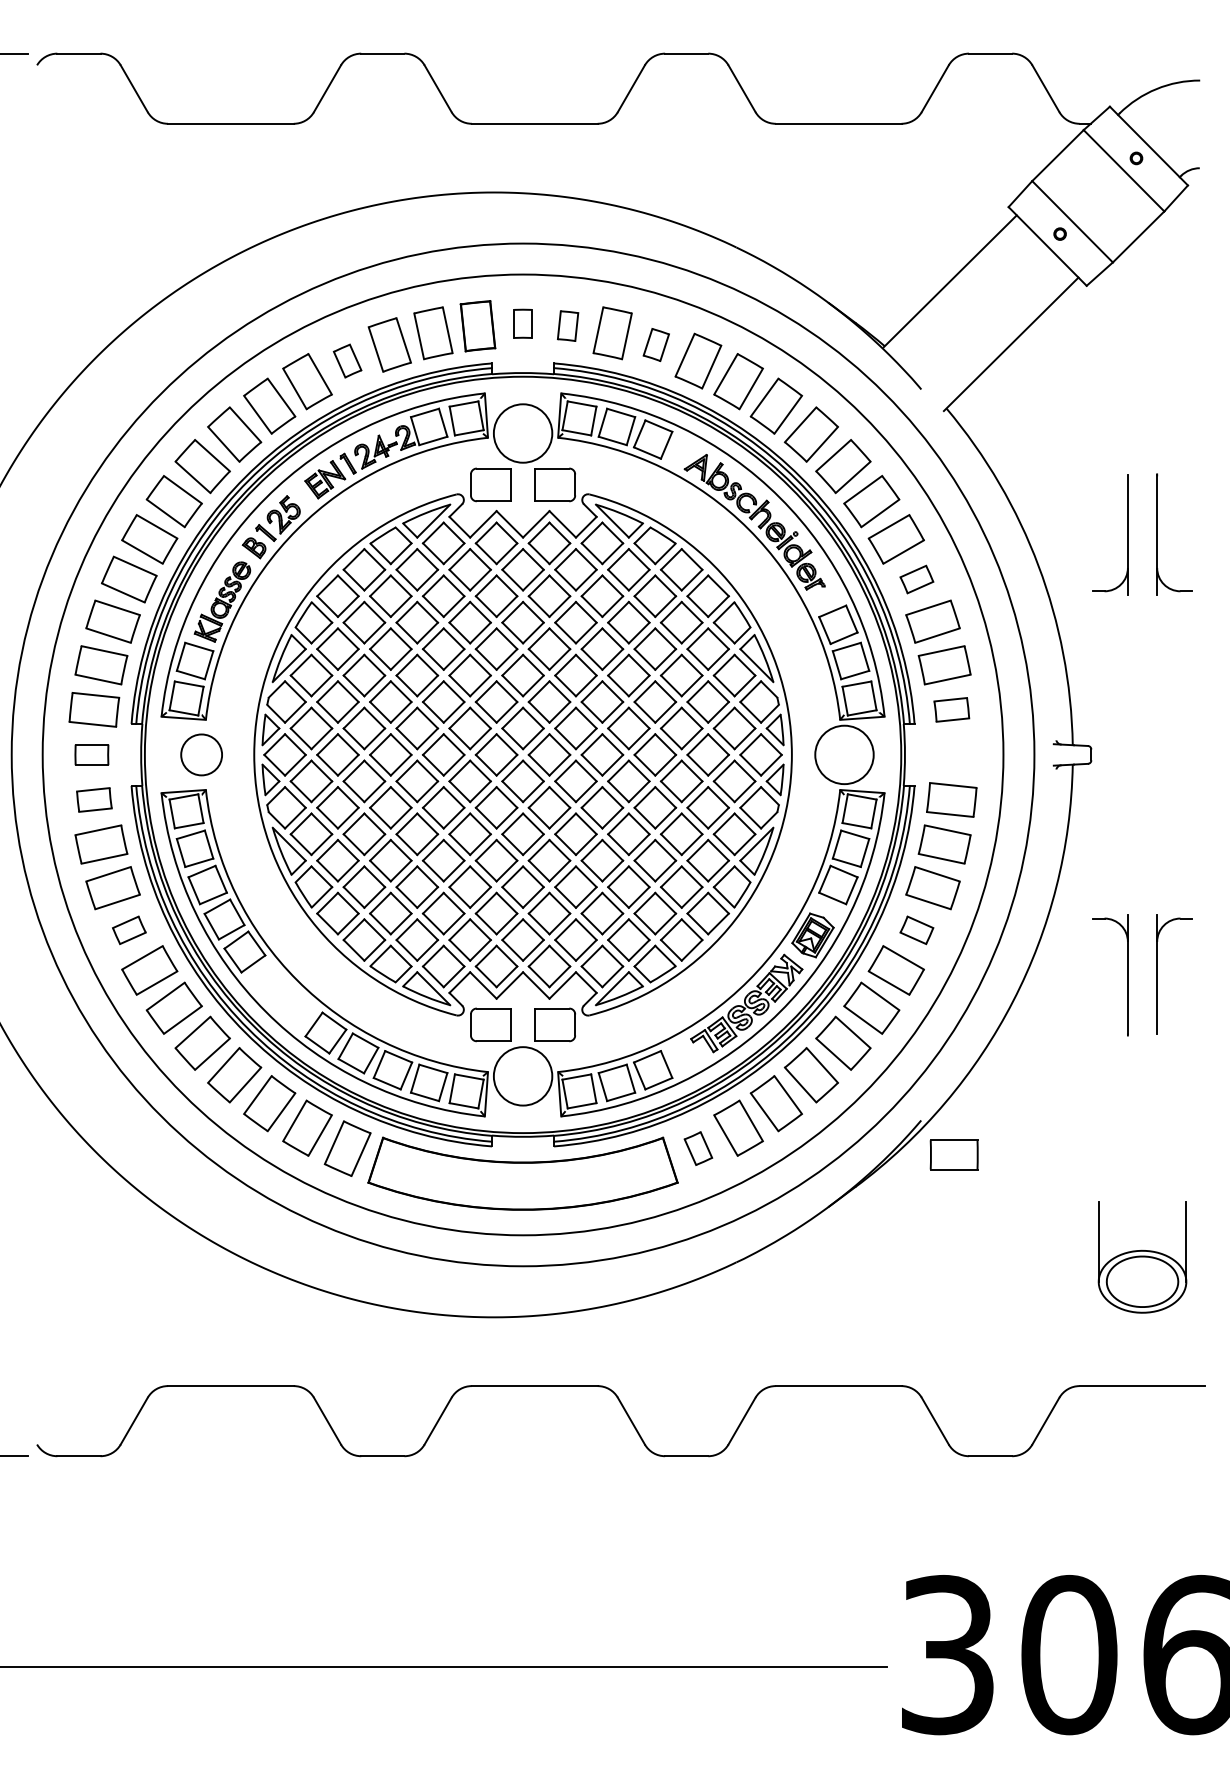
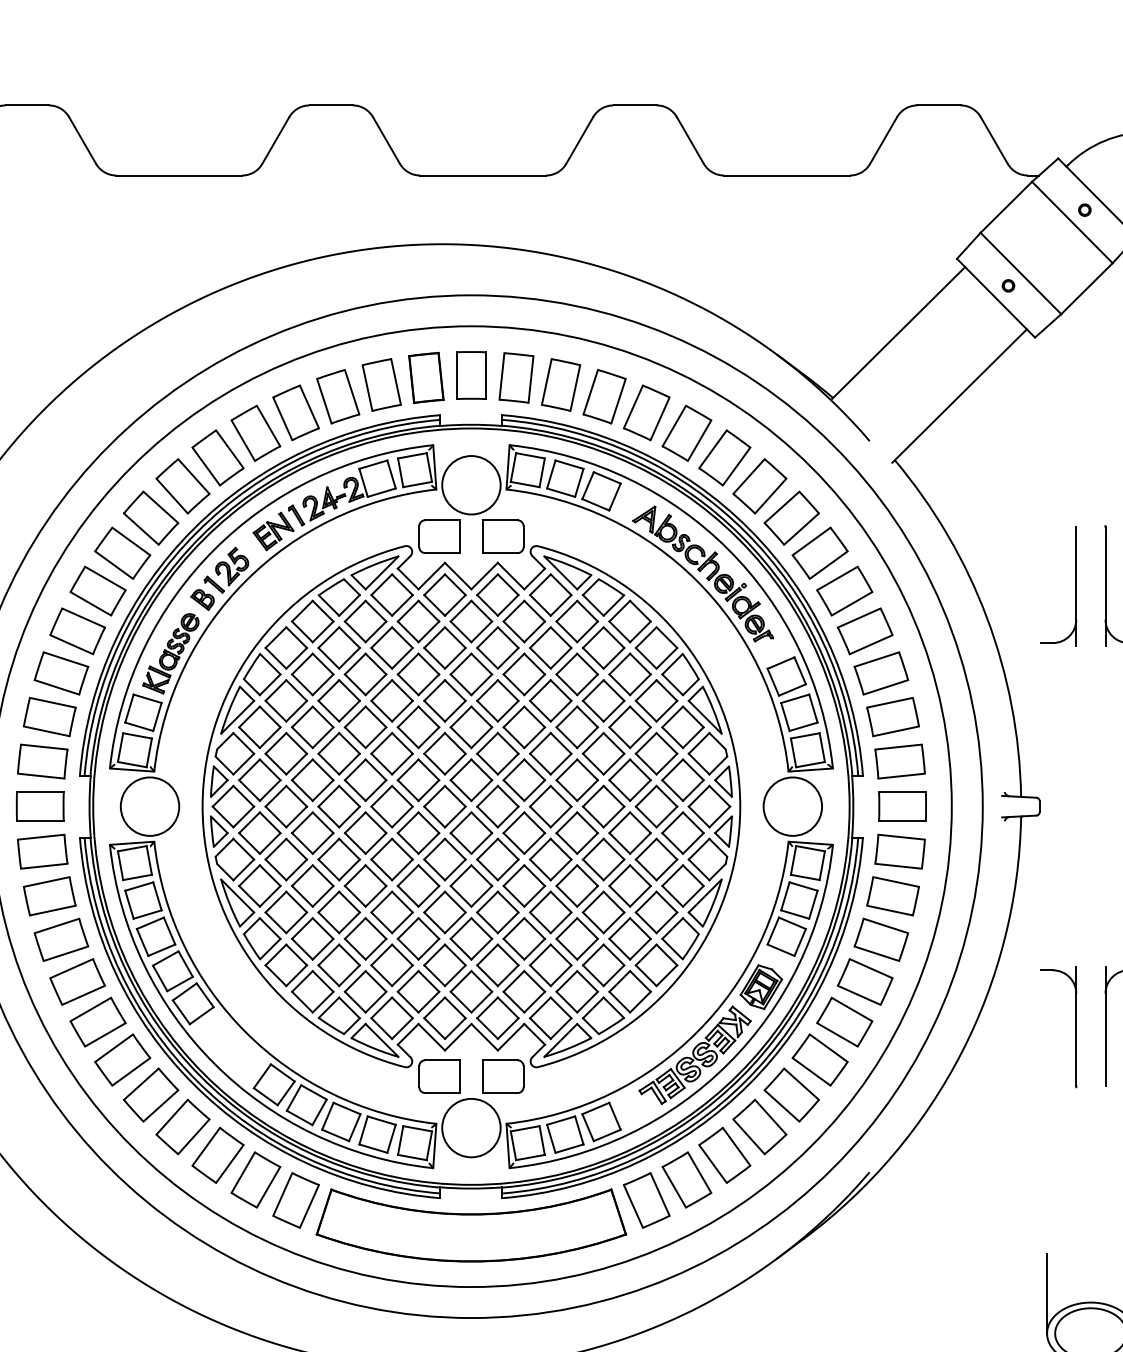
part: (522, 323) -> (470, 375), size x1.67
part: (567, 325) -> (515, 377), size x1.67
part: (656, 344) -> (604, 396), size x1.67
part: (347, 360) -> (295, 412), size x1.67
part: (916, 579) -> (864, 631), size x1.67
part: (951, 709) -> (899, 761), size x1.43
part: (91, 754) -> (39, 806), size x1.43
circle: (201, 754) -> (149, 806), size x1.43
part: (94, 799) -> (42, 851), size x1.43
part: (129, 930) -> (77, 982), size x1.67
part: (916, 930) -> (864, 982), size x1.67
part: (698, 1148) -> (646, 1200), size x1.67
part: (953, 1154) -> (901, 806), moved

